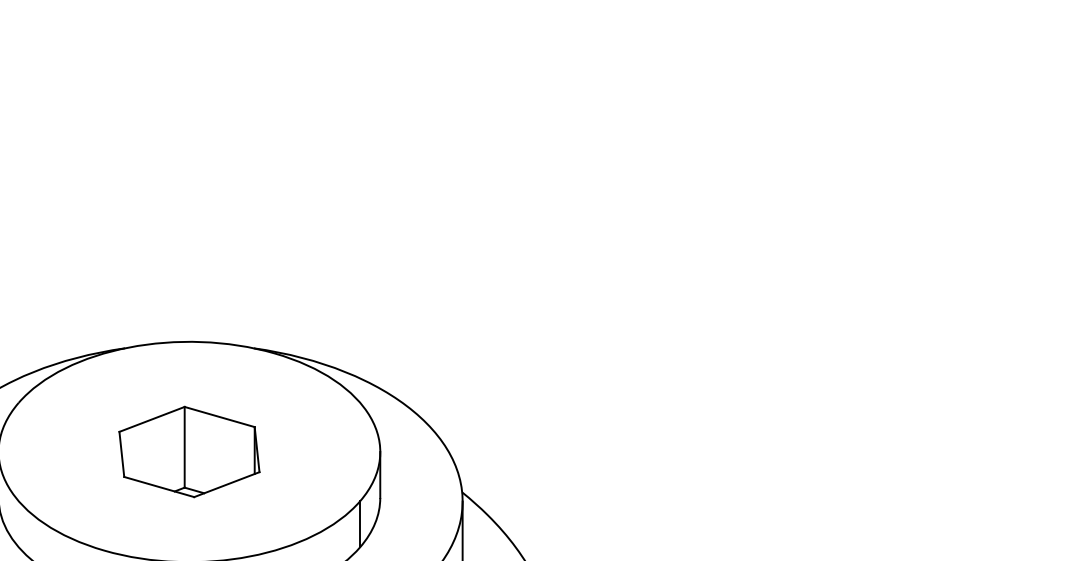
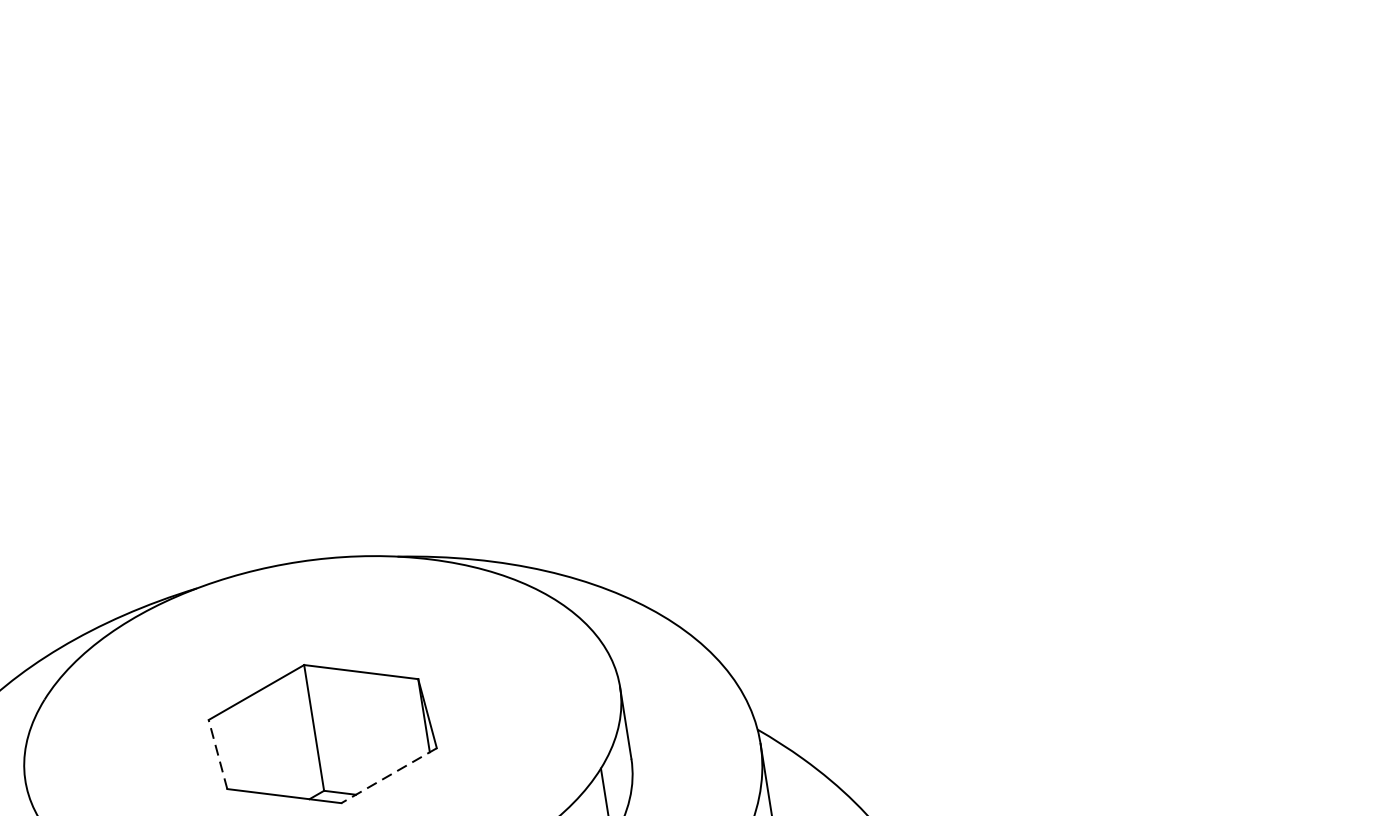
line: (121, 454) -> (217, 754), solid -> dashed
line: (226, 484) -> (388, 775), solid -> dashed

